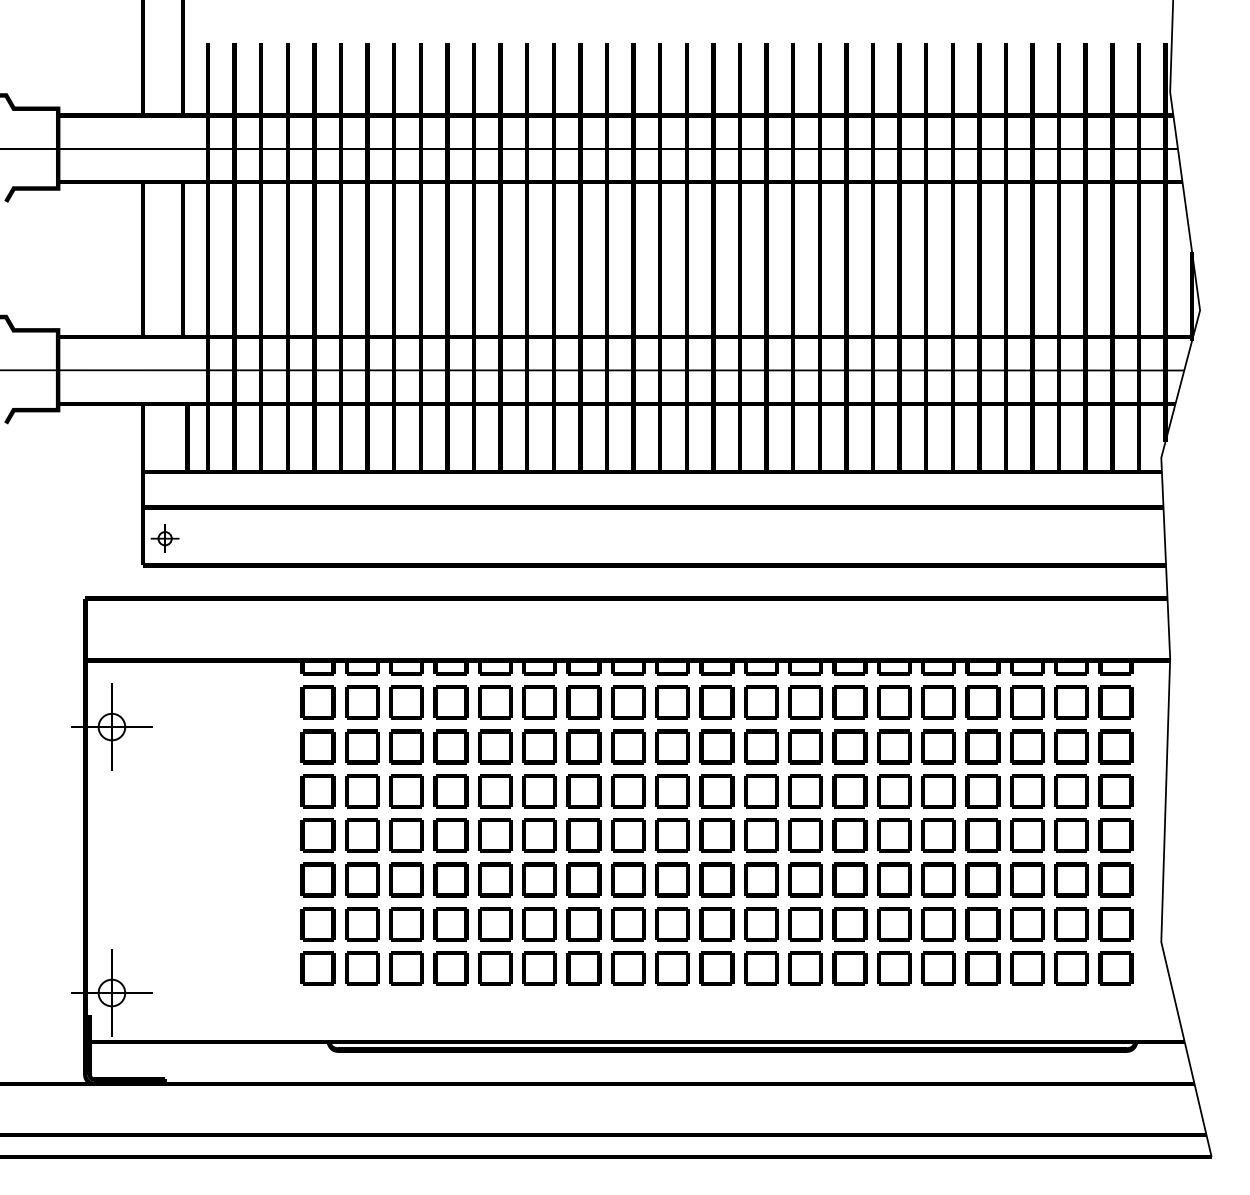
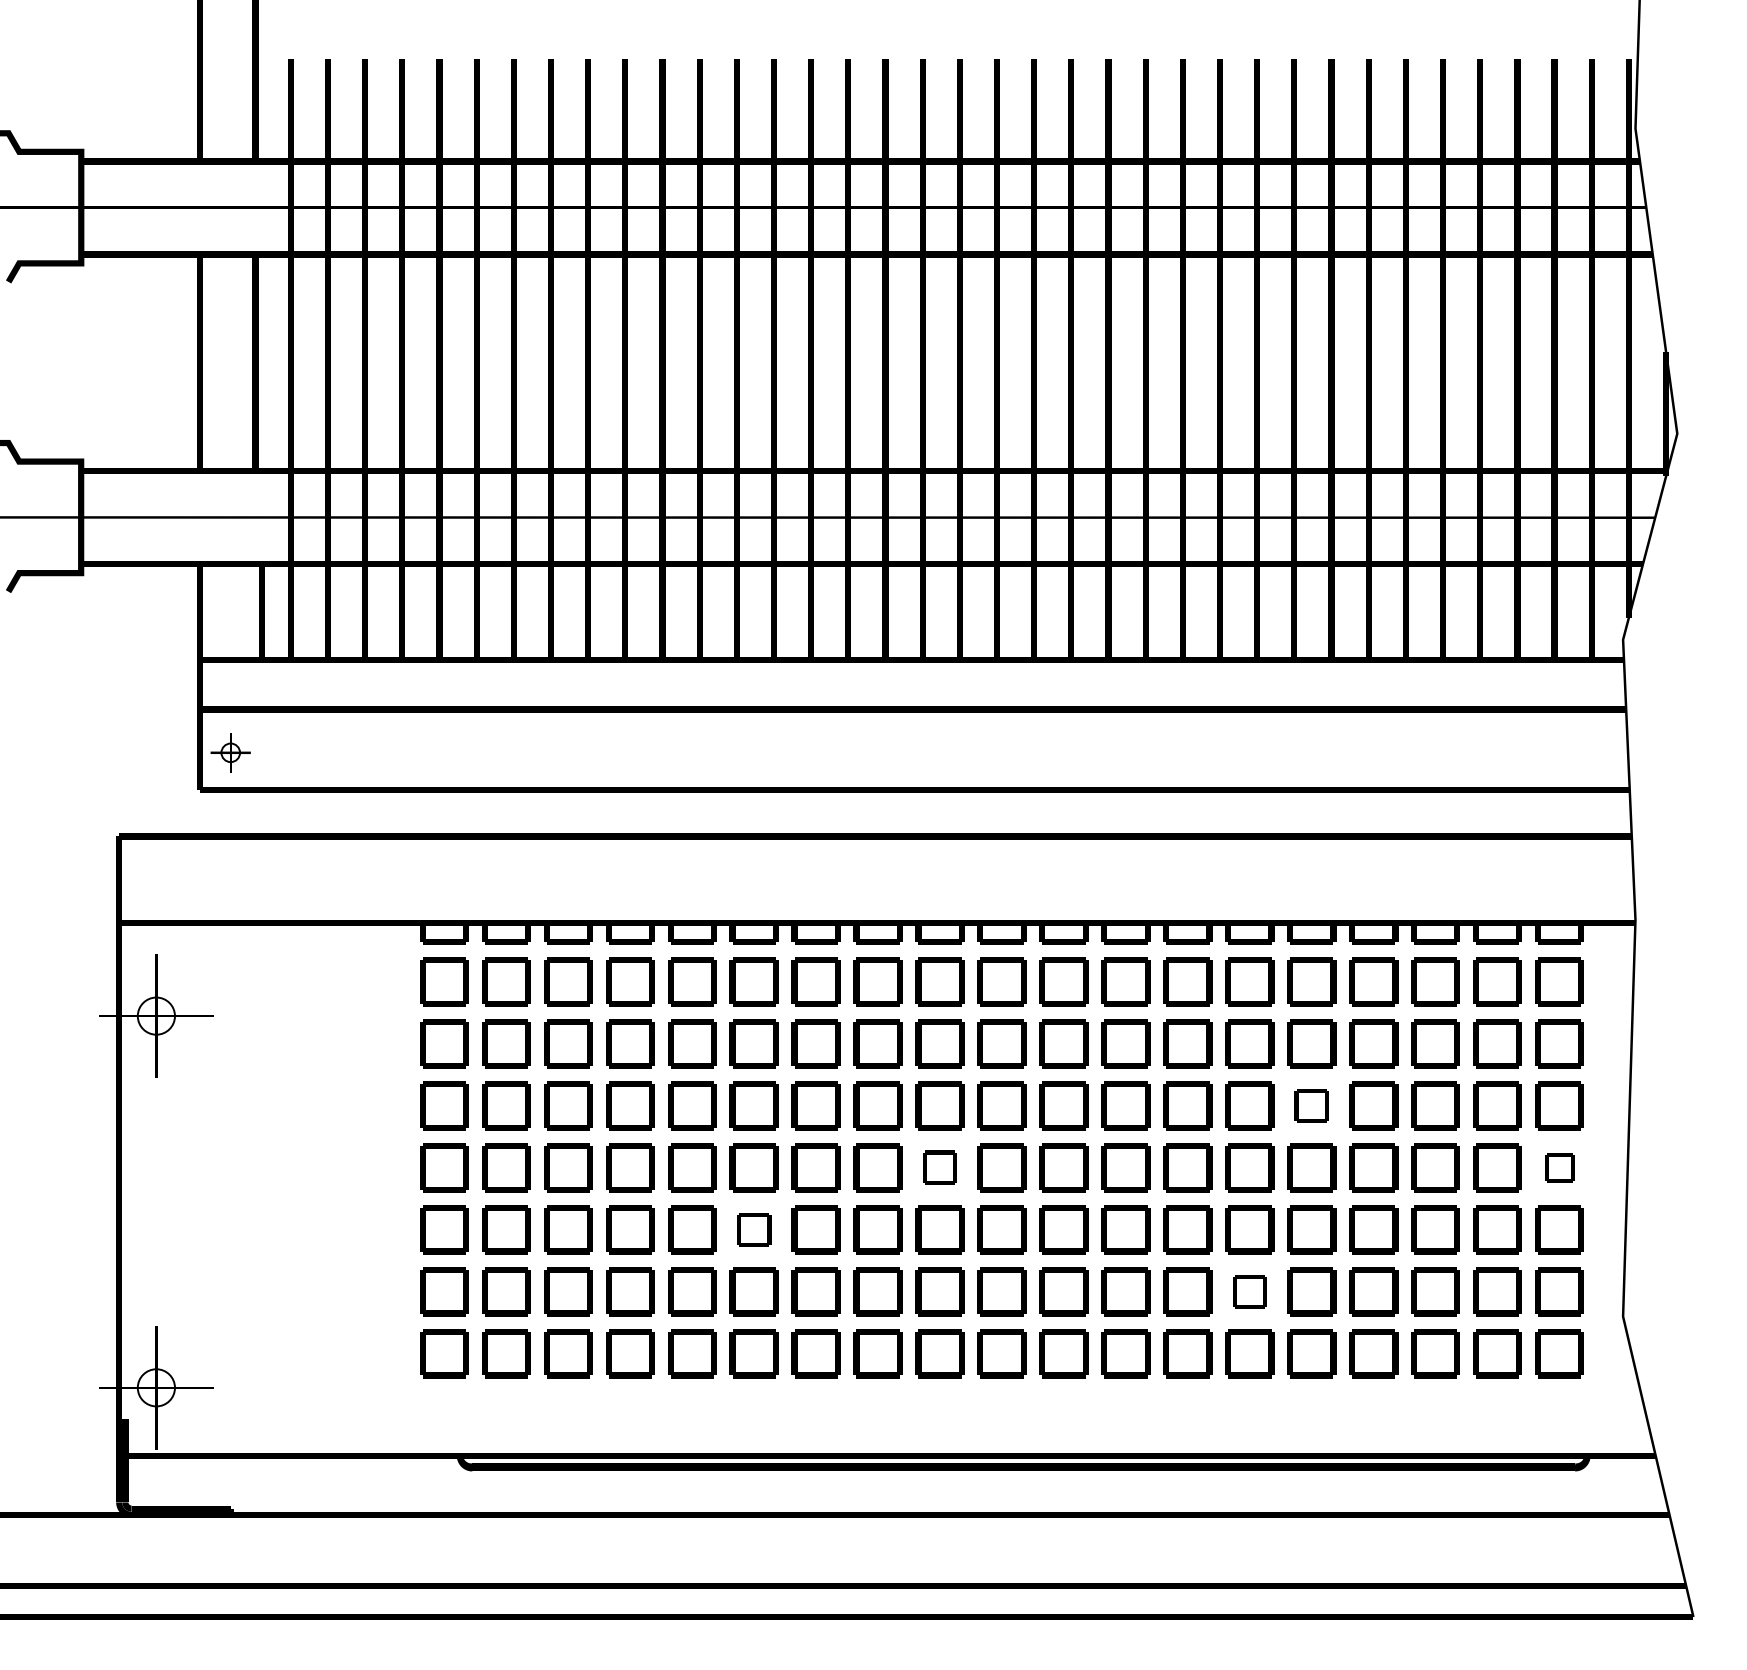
part: (938, 791) -> (1311, 1106), size x0.7
part: (672, 835) -> (939, 1167), size x0.7
part: (1115, 835) -> (1559, 1167), size x0.6
part: (539, 879) -> (753, 1229), size x0.7
part: (894, 924) -> (1250, 1292), size x0.7

